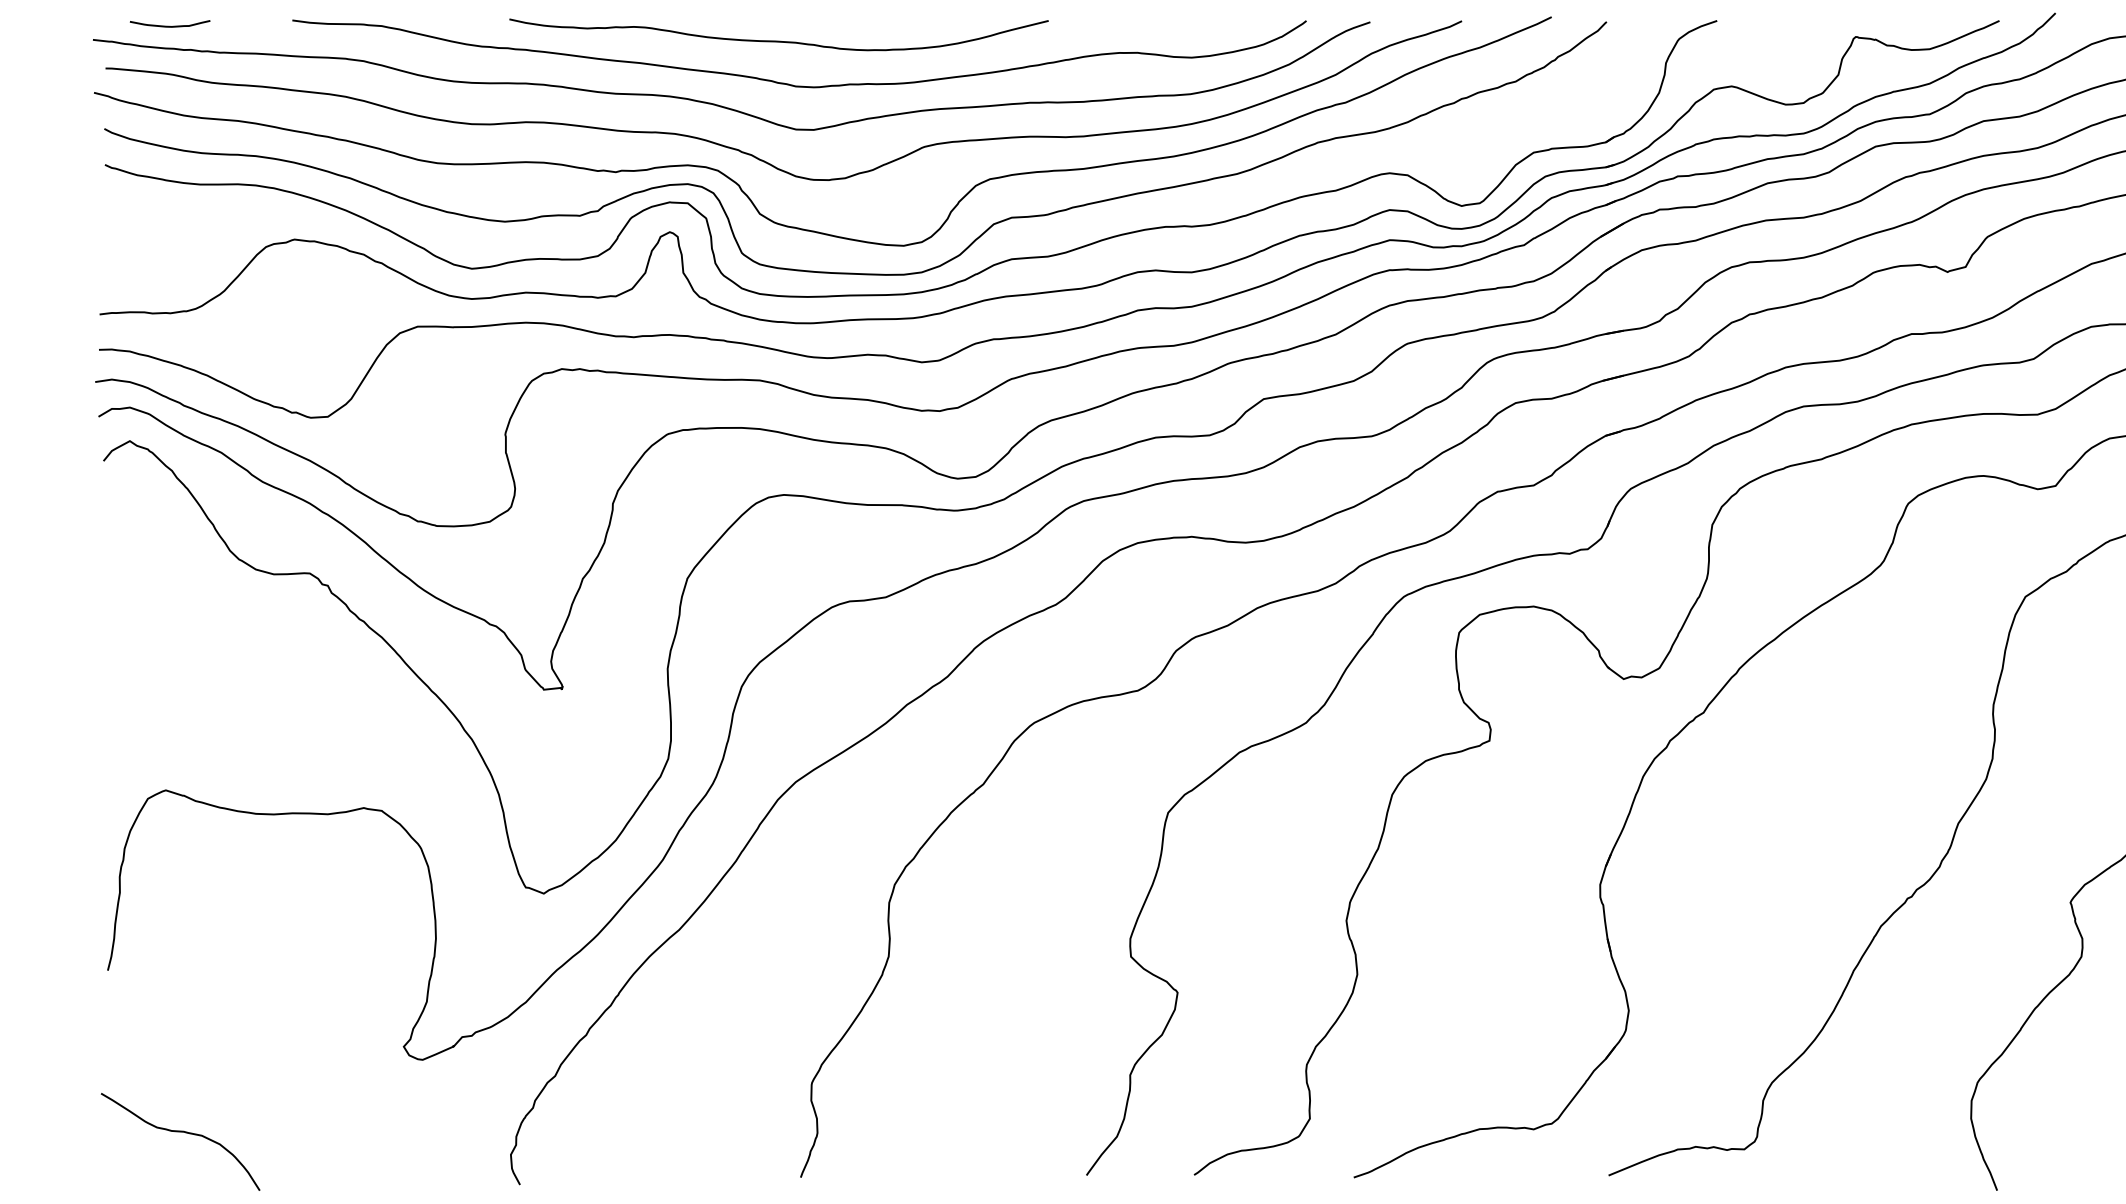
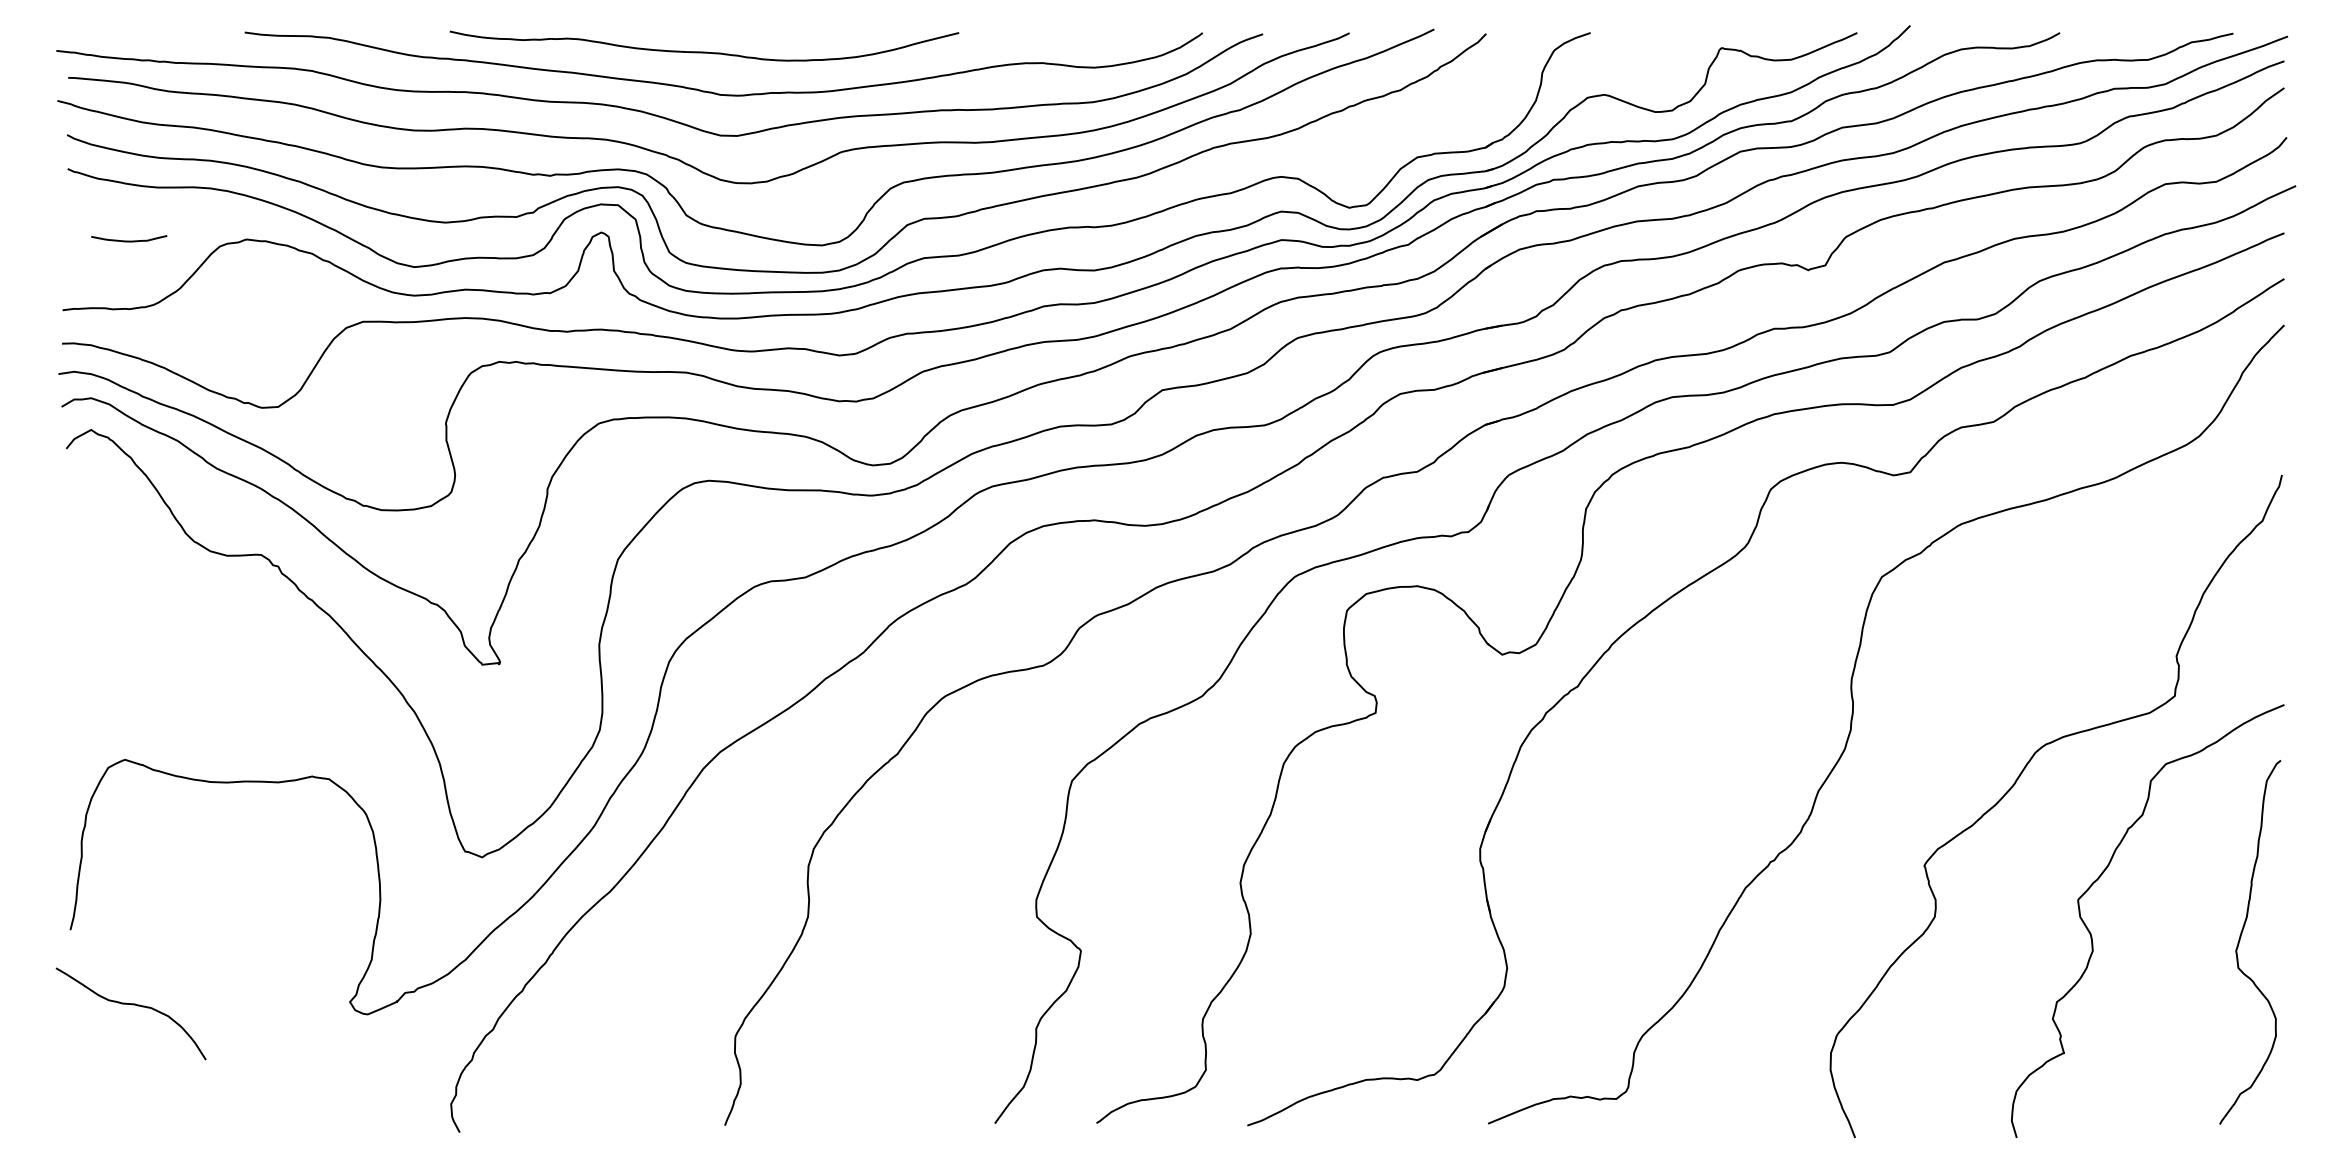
curve: (170, 25) -> (129, 240), moved
curve: (182, 1133) -> (132, 1005), moved

